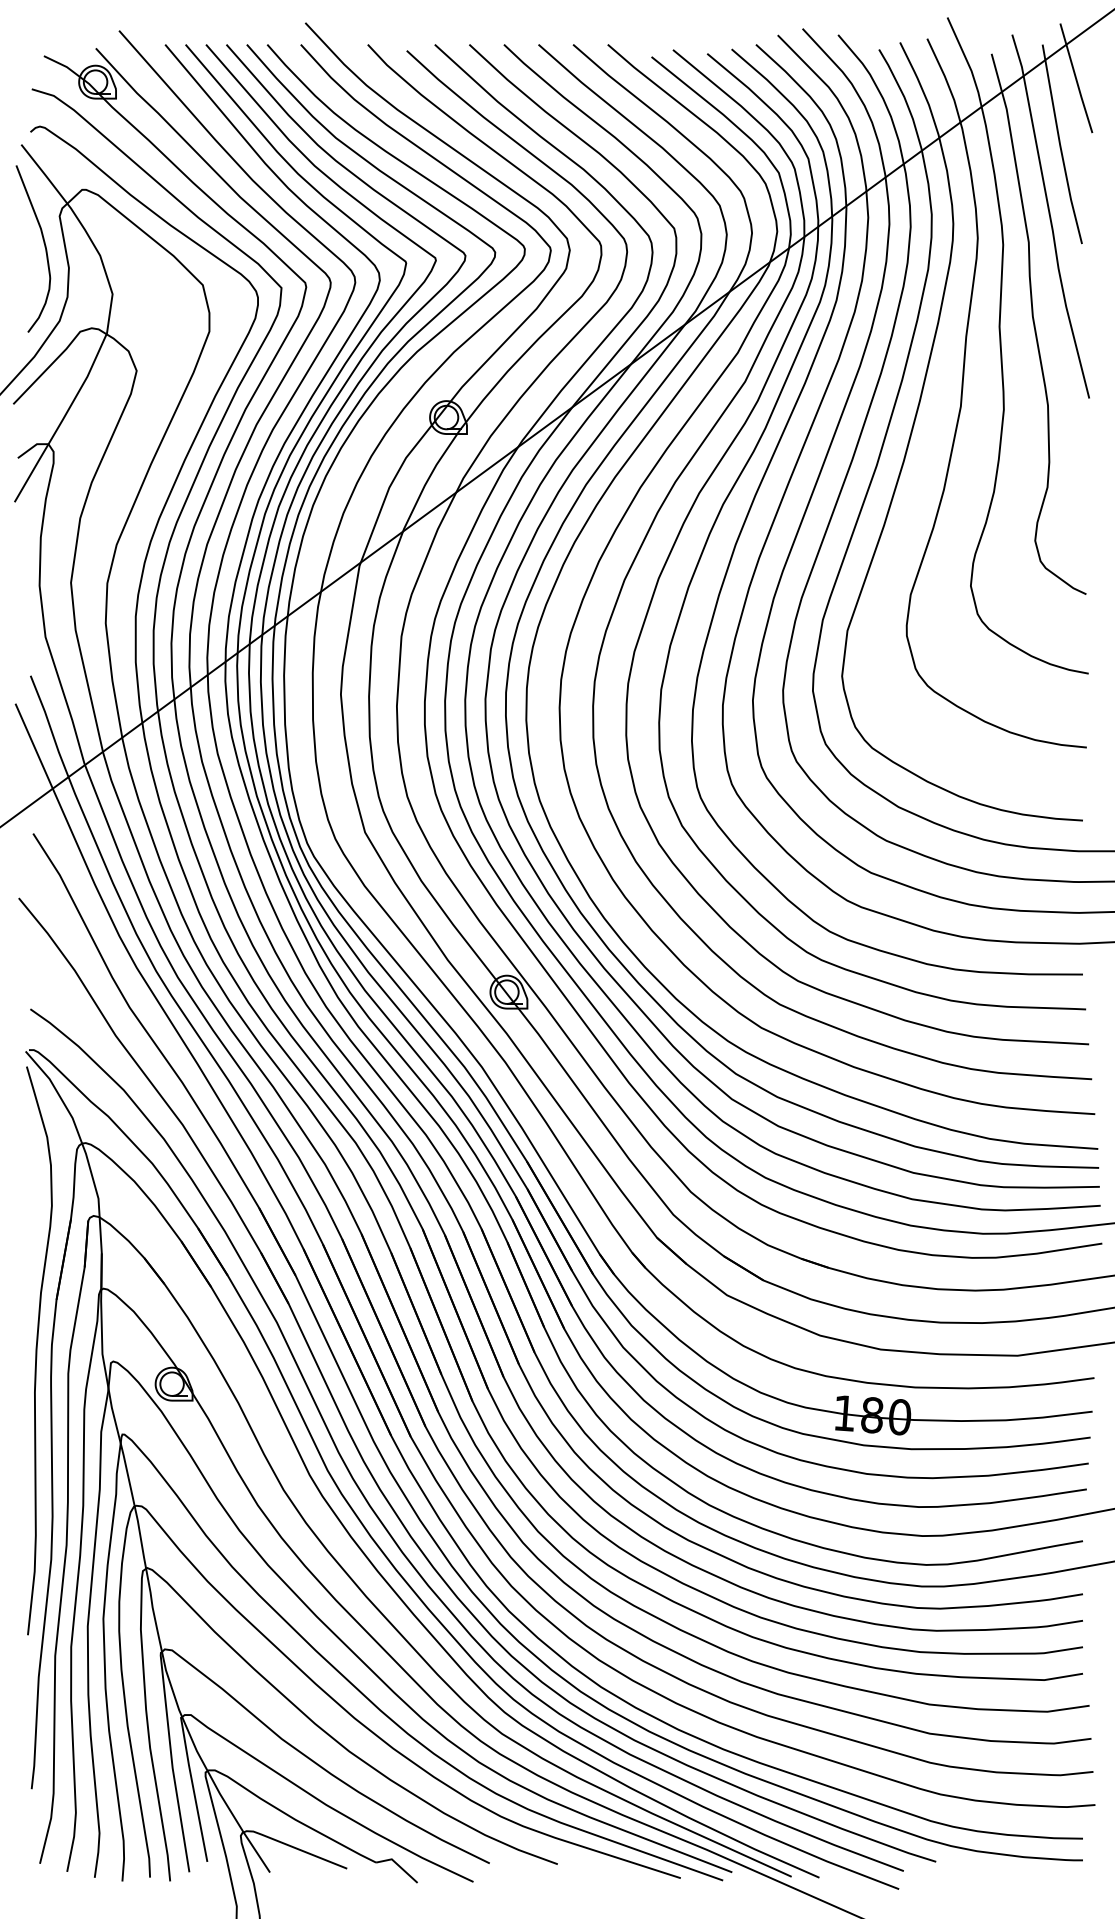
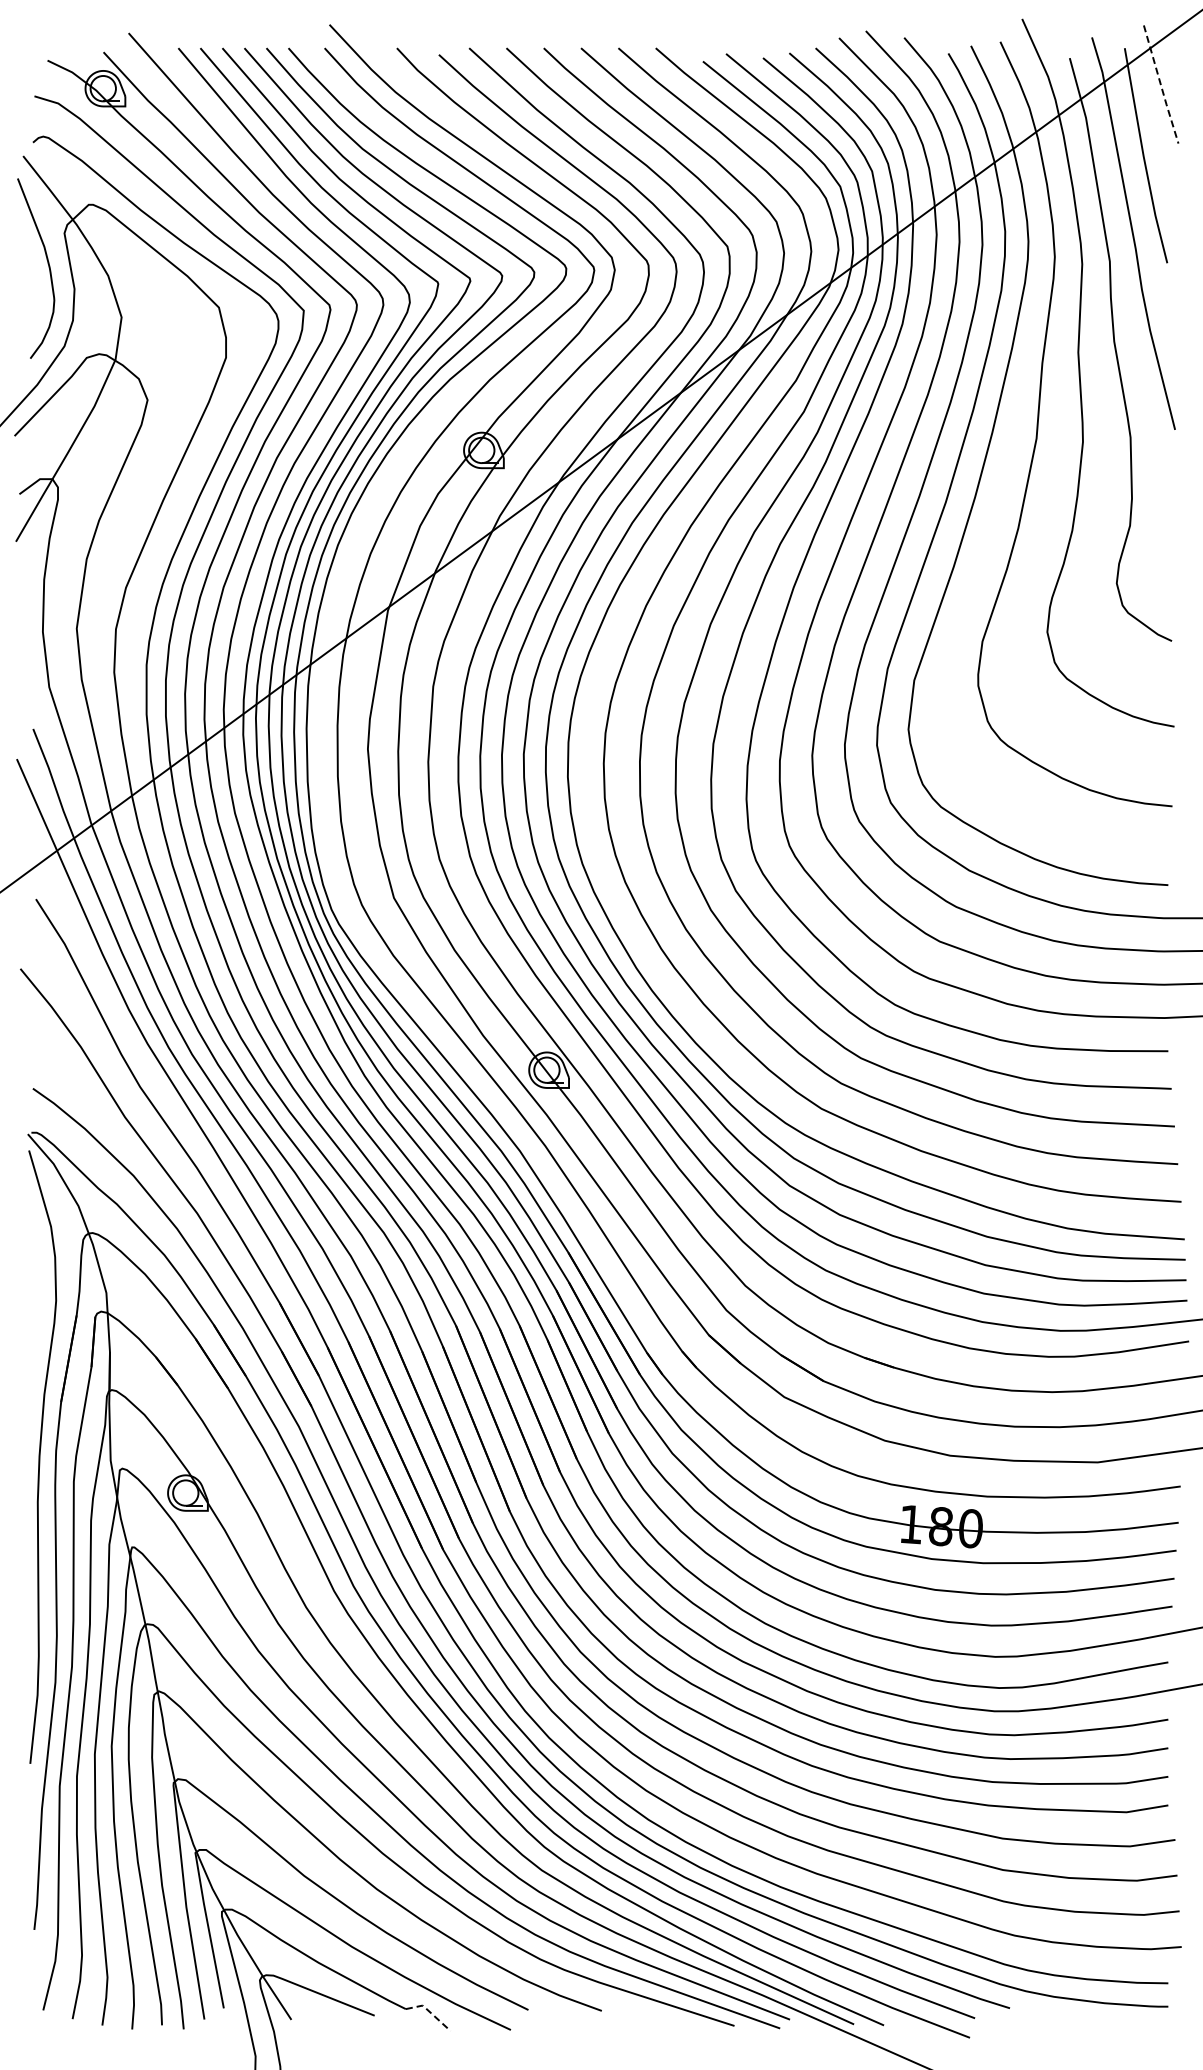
line: (1076, 79) -> (1161, 85), solid -> dashed
line: (398, 1865) -> (430, 2012), solid -> dashed

